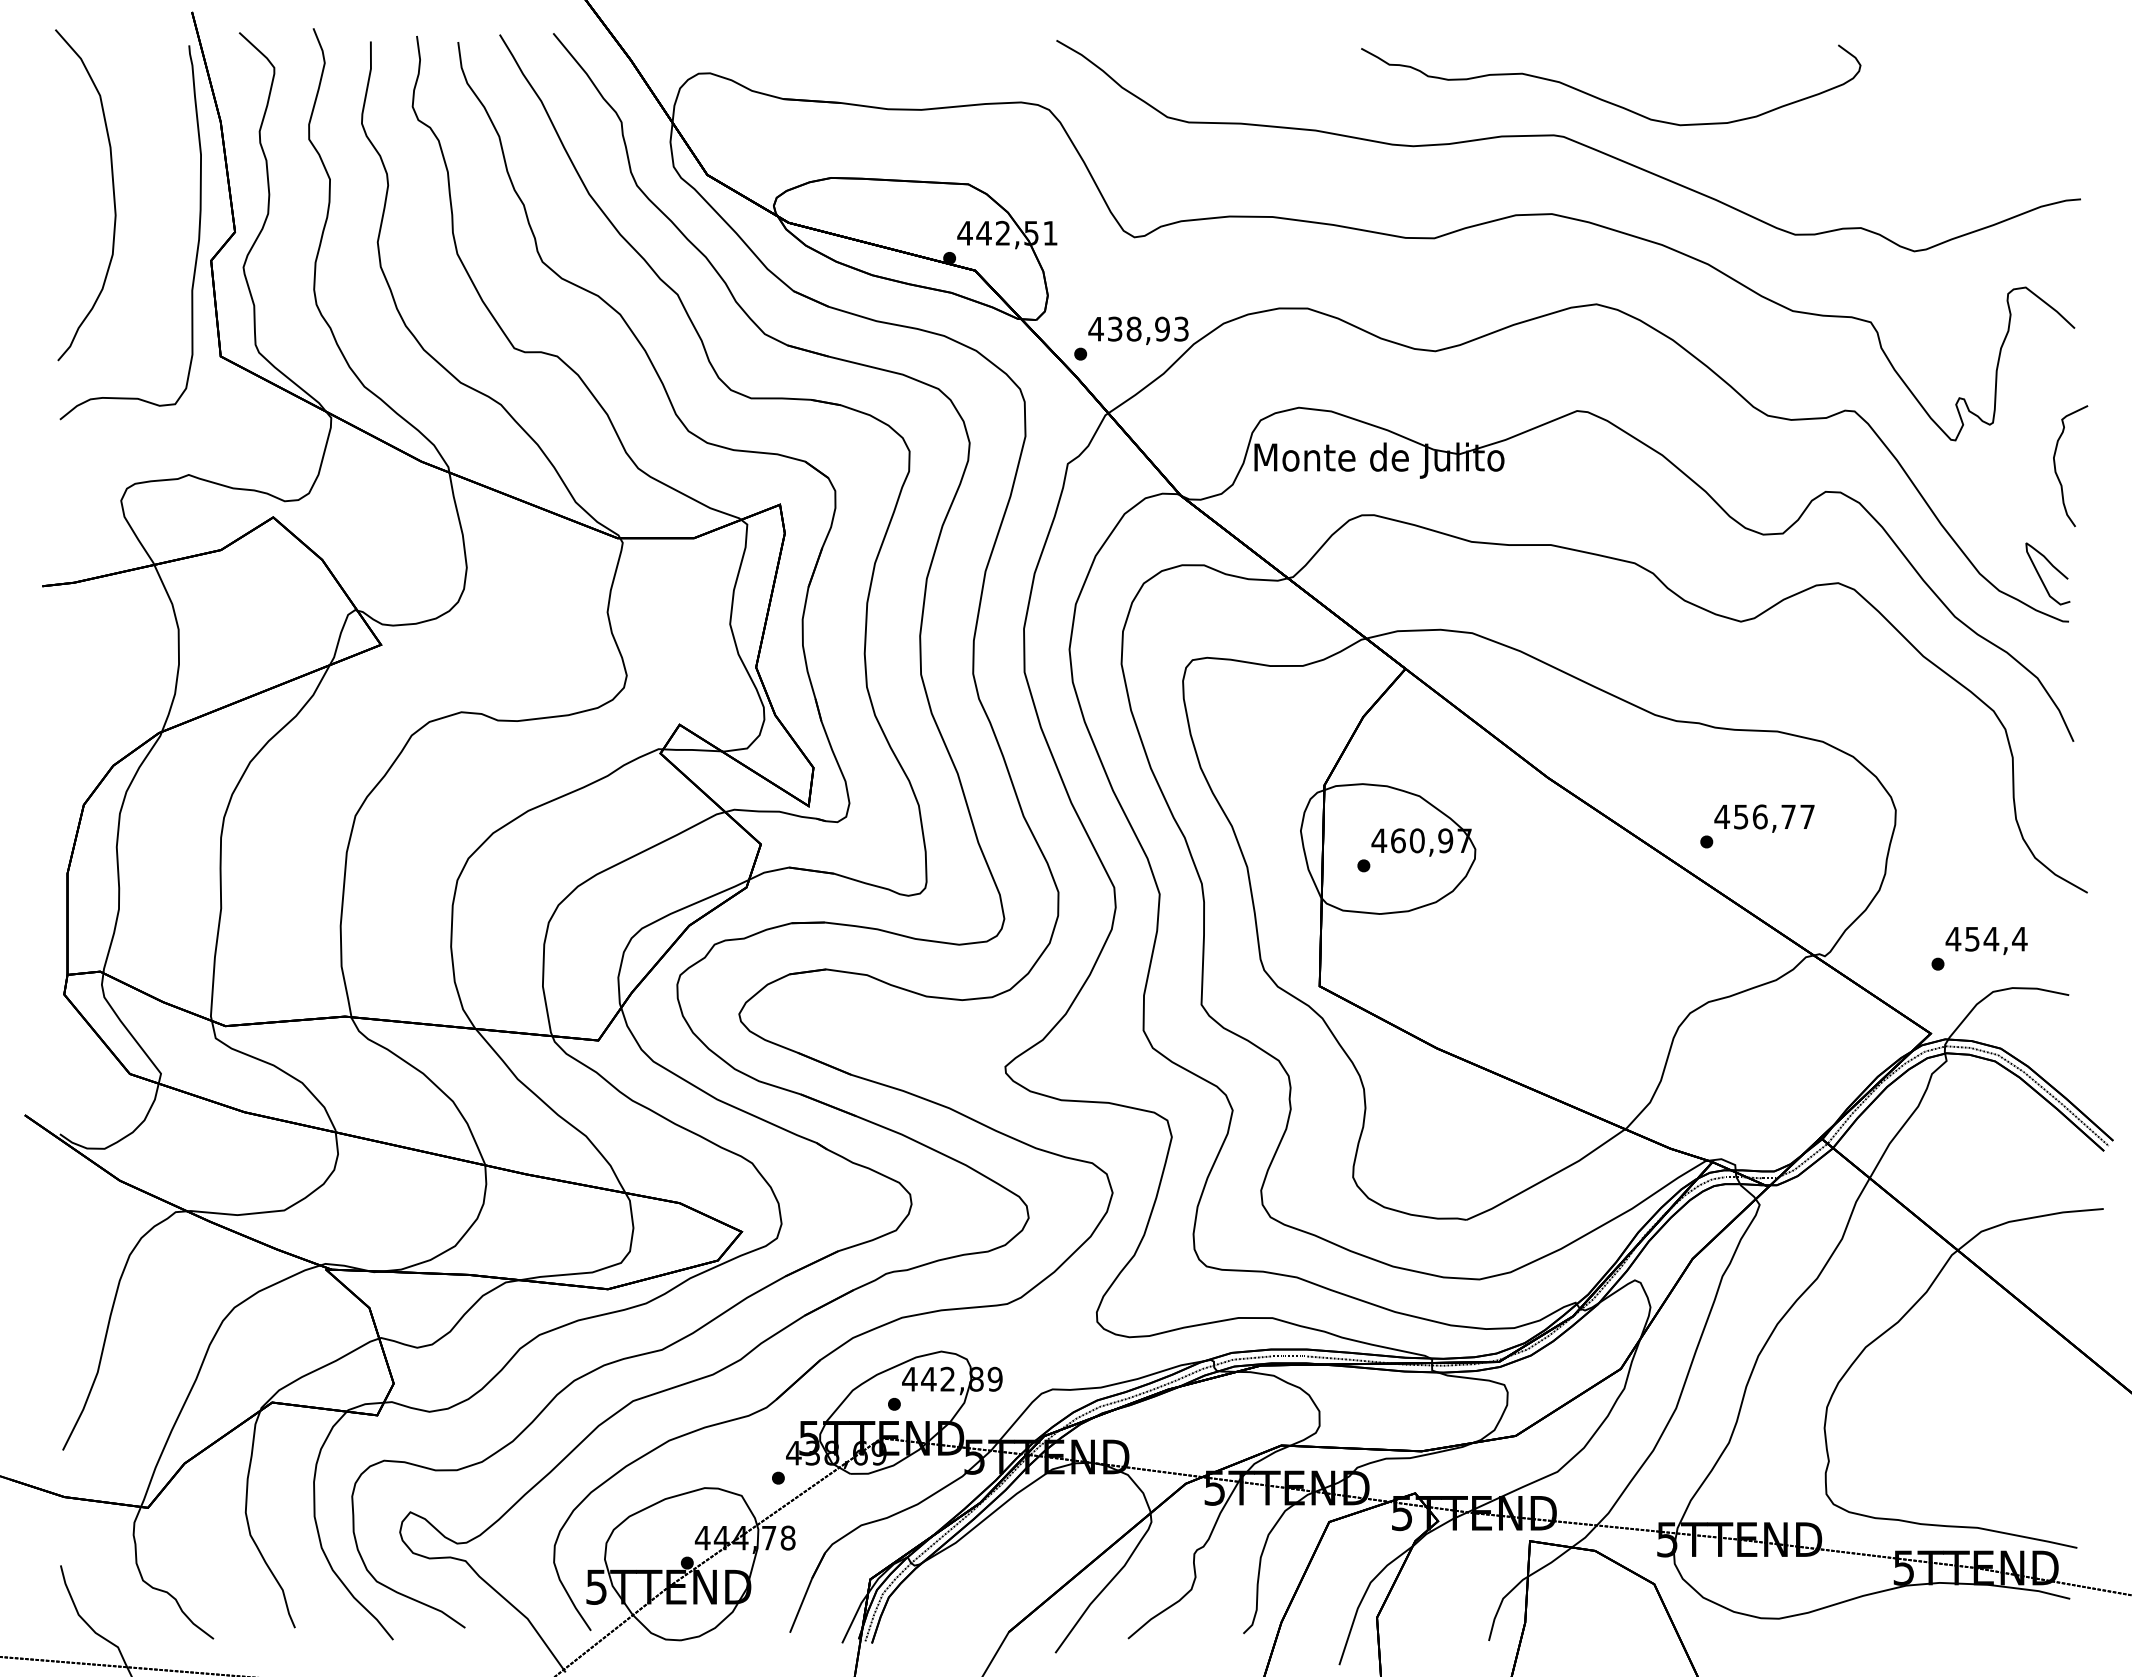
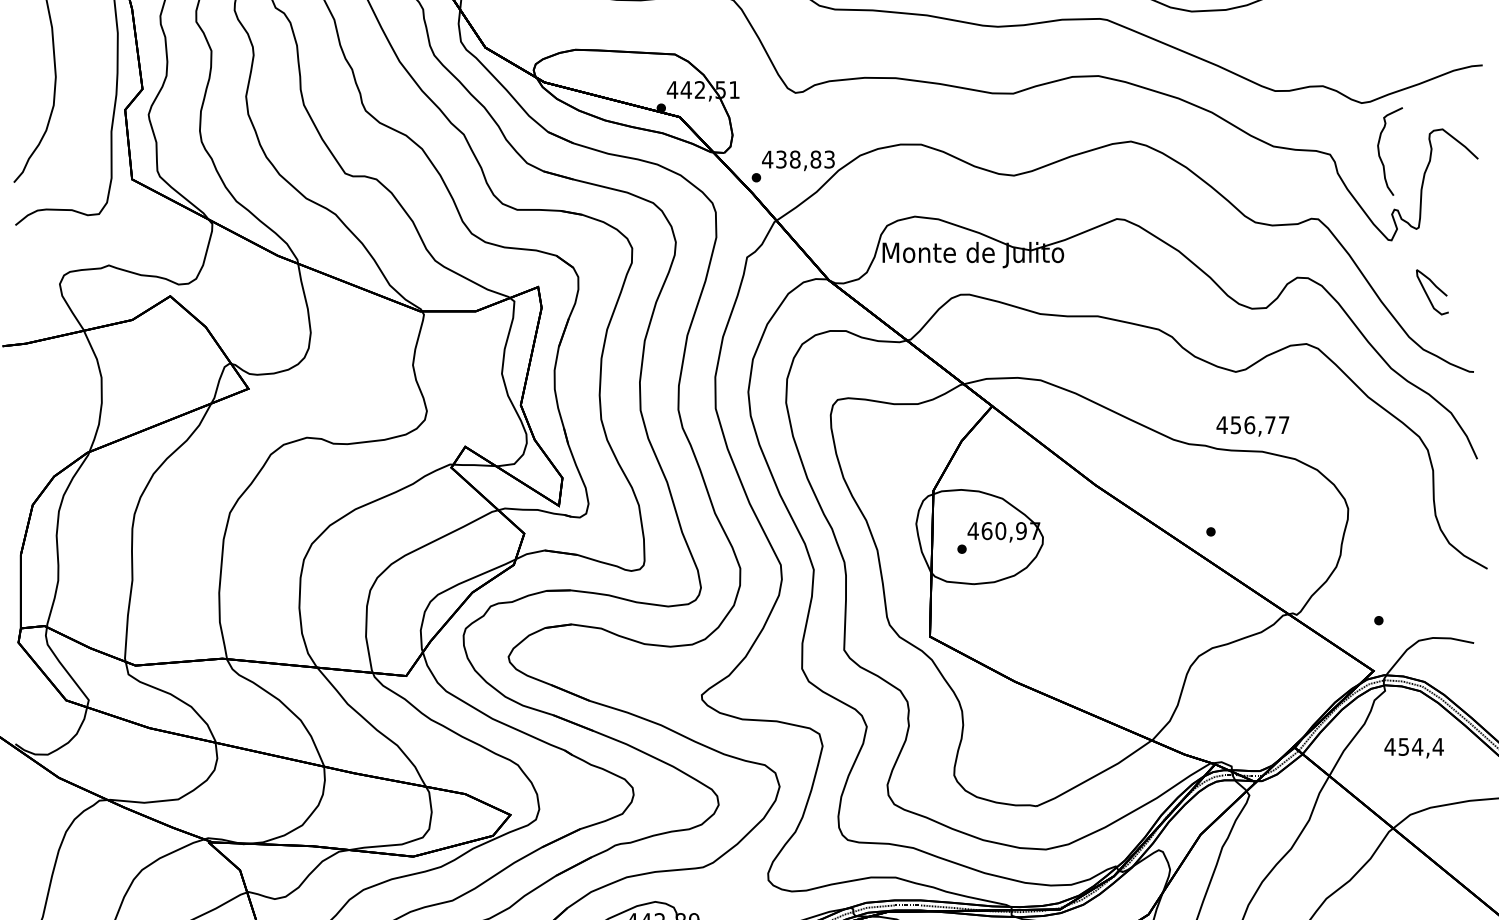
text: (1162, 328) -> (815, 159), 438,93 -> 438,83
curve: (2056, 469) -> (1379, 154), moved
curve: (2041, 577) -> (1427, 294), moved
text: (1764, 818) -> (1252, 426), moved
text: (1986, 941) -> (1414, 748), moved

